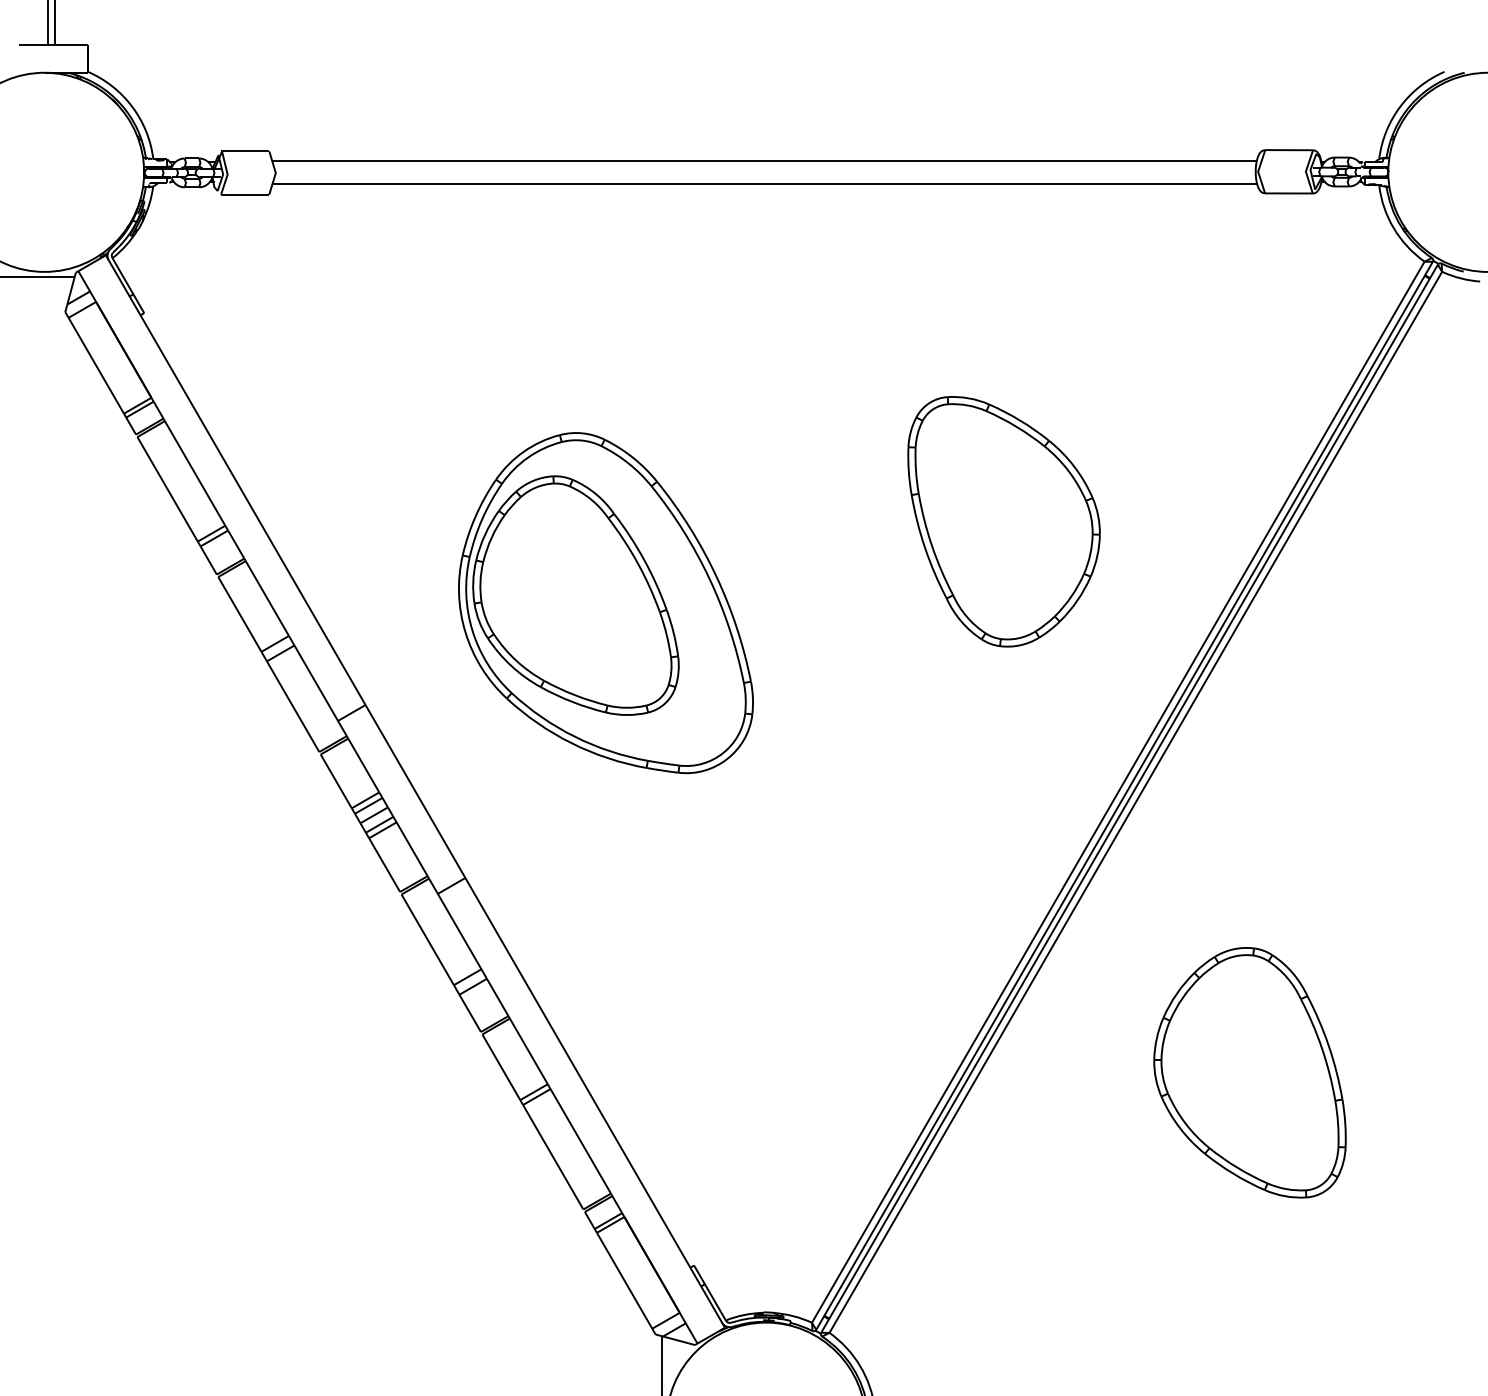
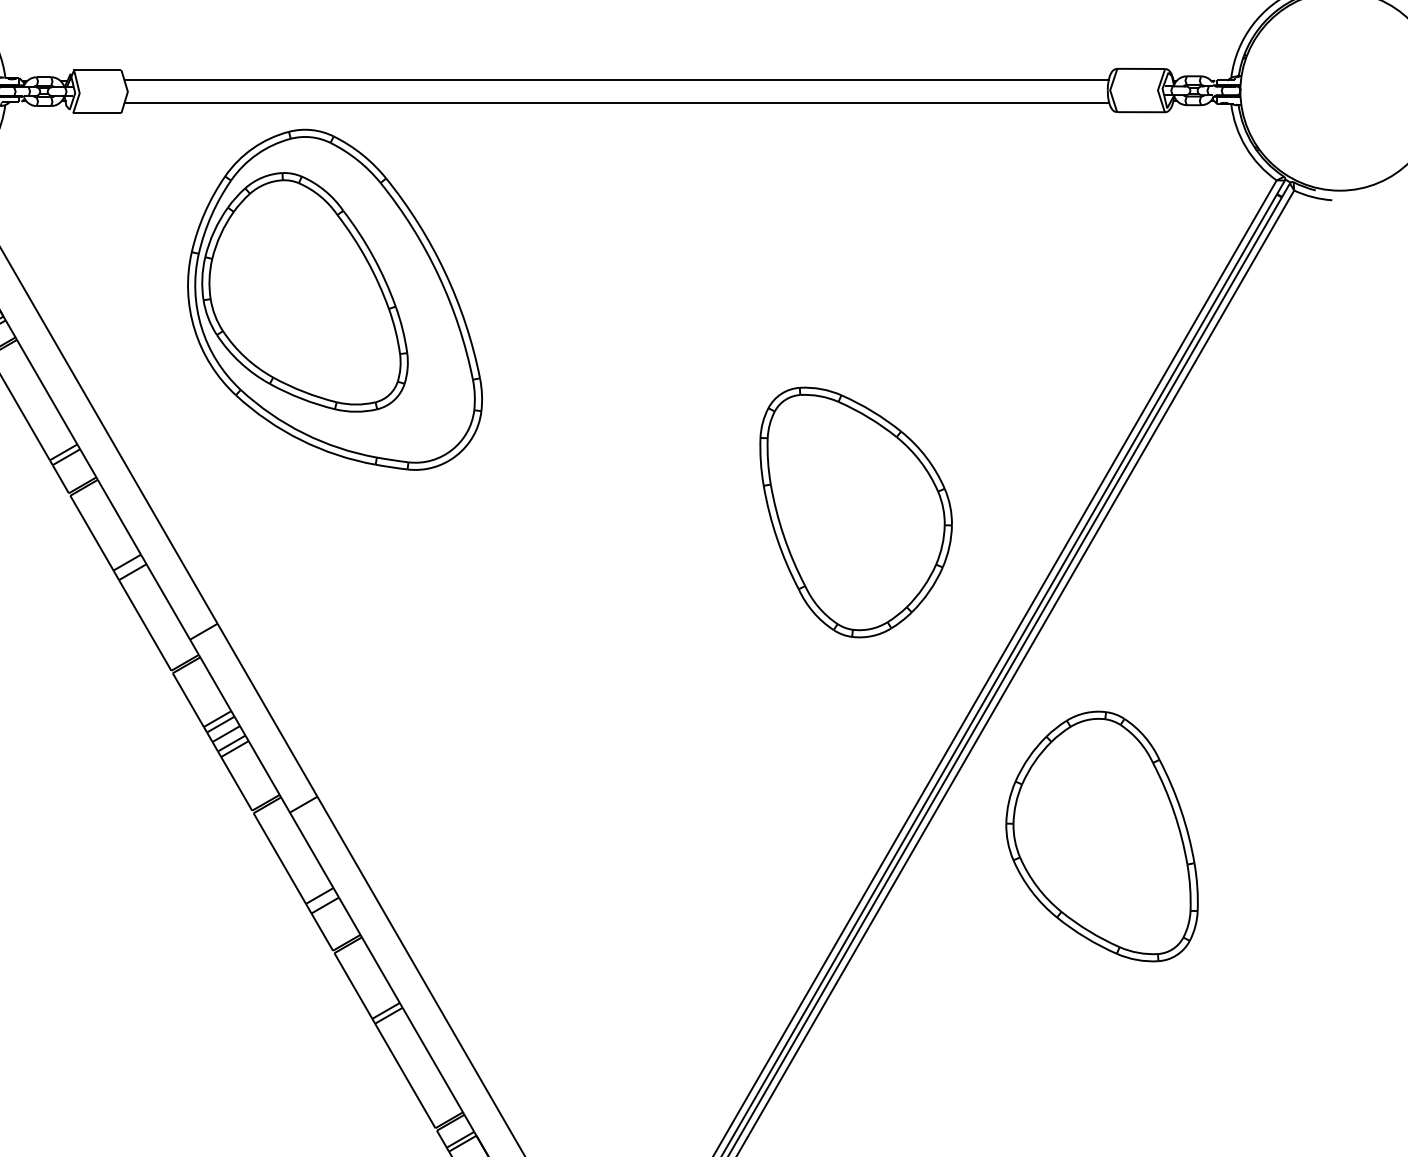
part: (1003, 521) -> (855, 512), moved
part: (605, 603) -> (334, 300), moved
part: (1249, 1072) -> (1101, 836), moved

